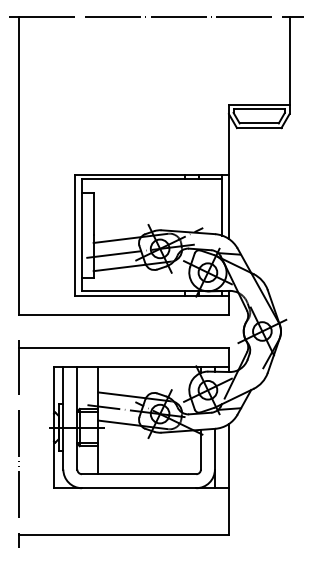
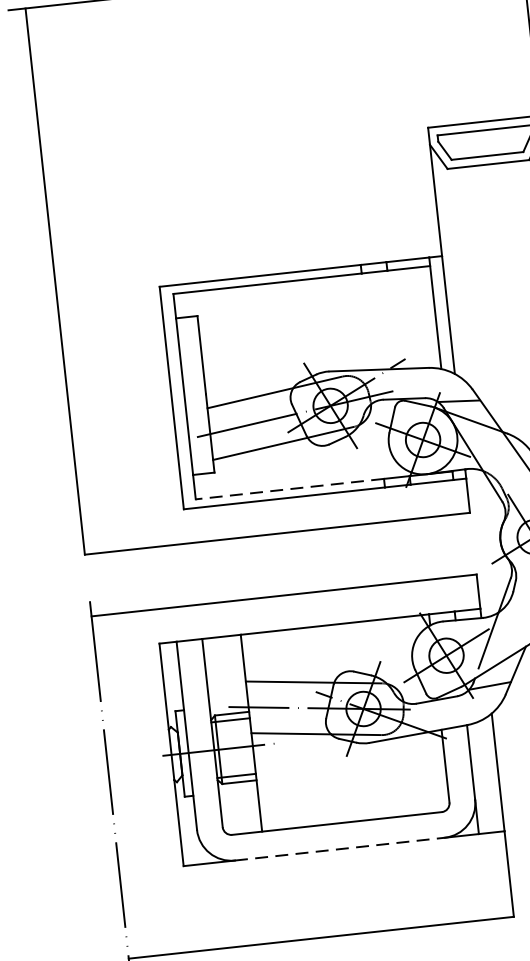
line: (132, 291) -> (288, 489), solid -> dashed
line: (139, 488) -> (340, 849), solid -> dashed

